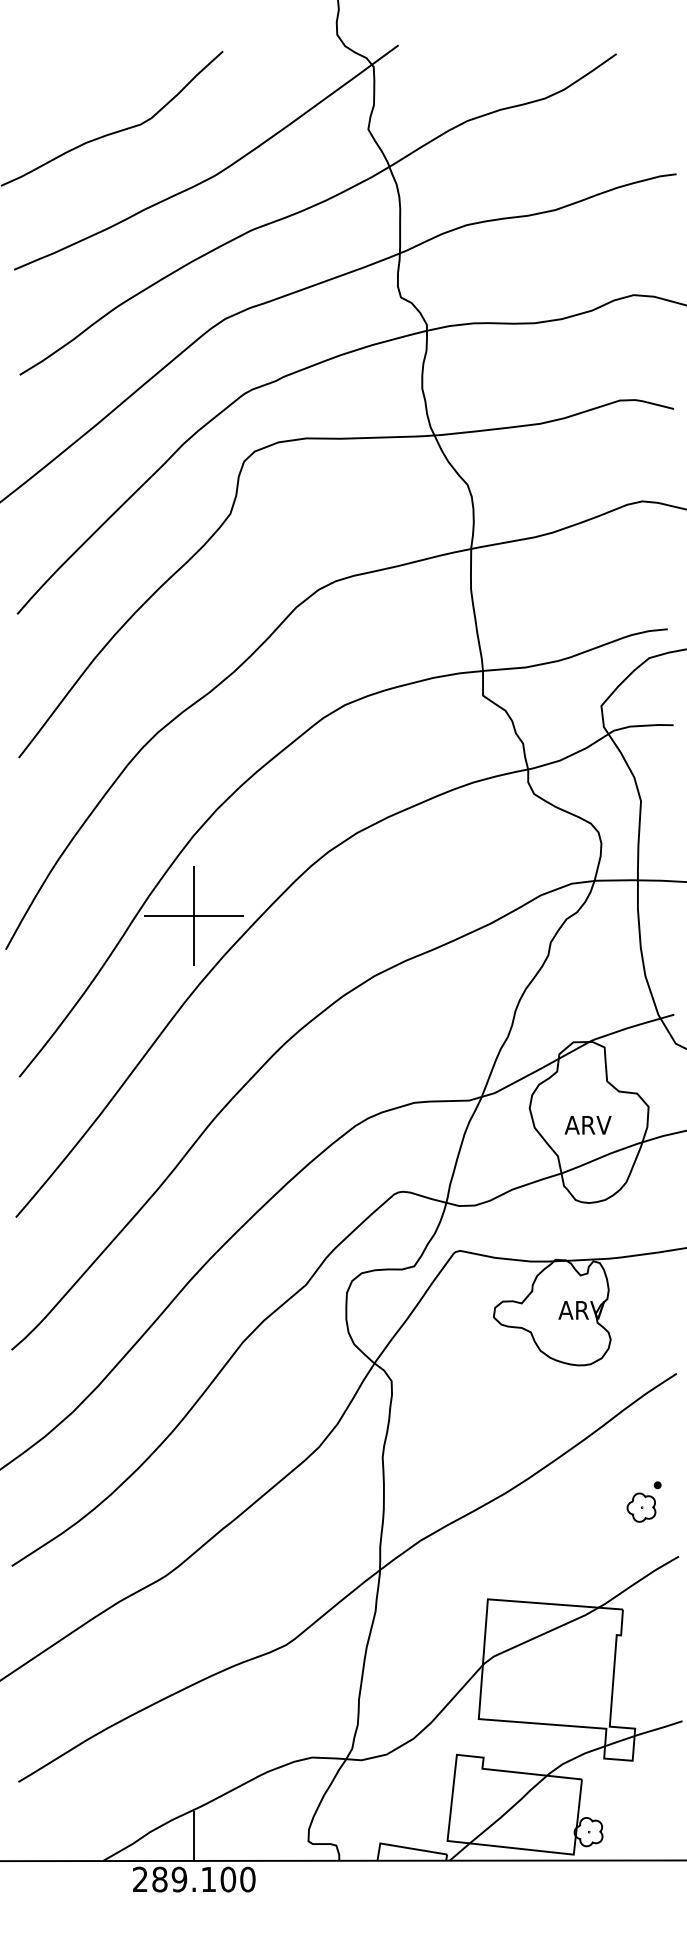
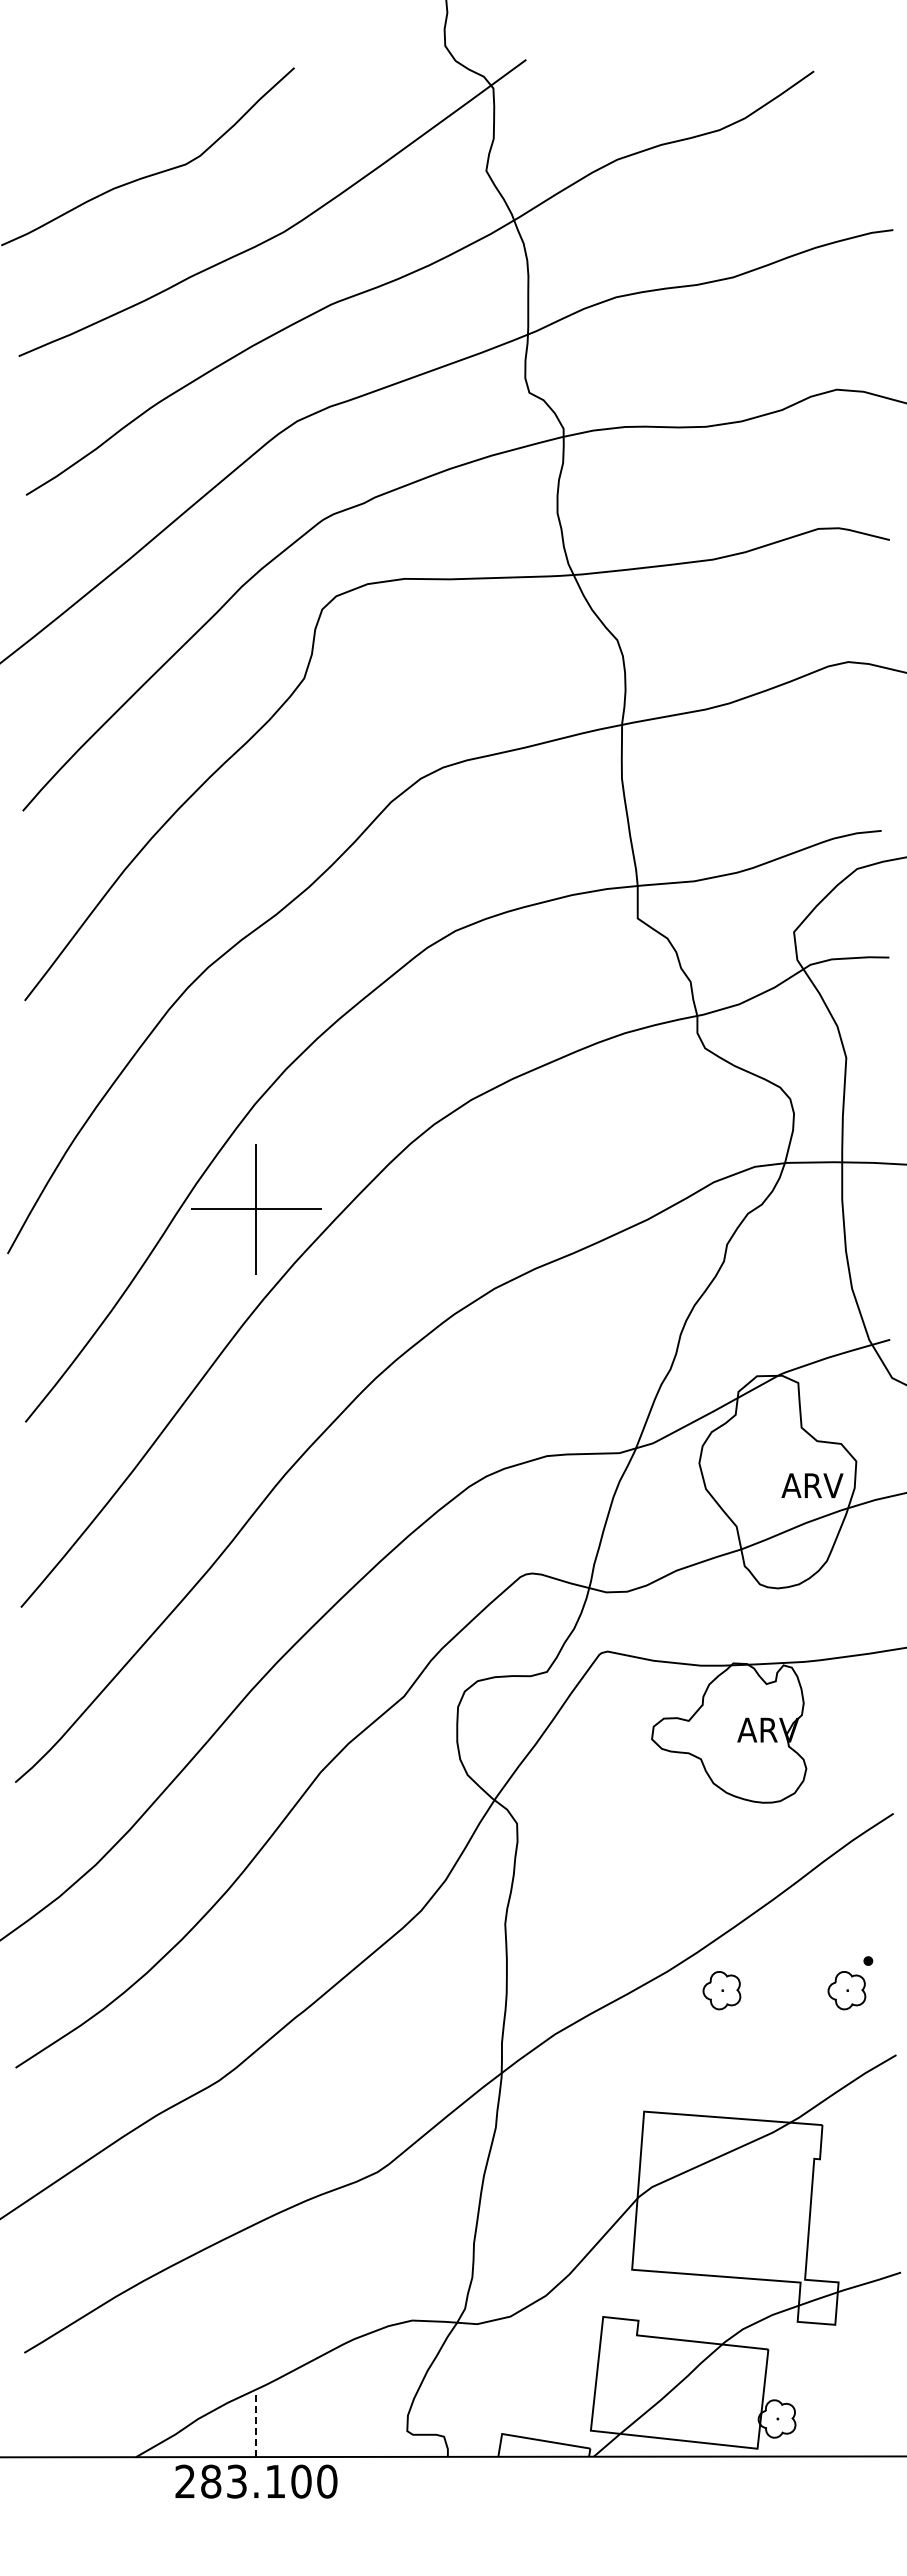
text: (588, 1125) -> (812, 1485), moved
part: (546, 1507) -> (721, 1990), added
line: (194, 1836) -> (256, 2424), solid -> dashed
text: (179, 1879) -> (236, 2481), 289.100 -> 283.100

